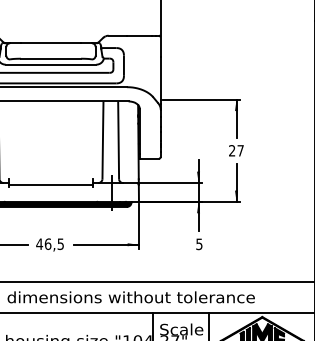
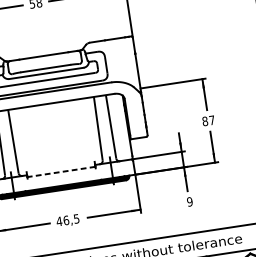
text: (232, 150) -> (205, 121), 27 -> 87
line: (51, 185) -> (61, 172), solid -> dashed
text: (199, 243) -> (189, 201), 5 -> 9

